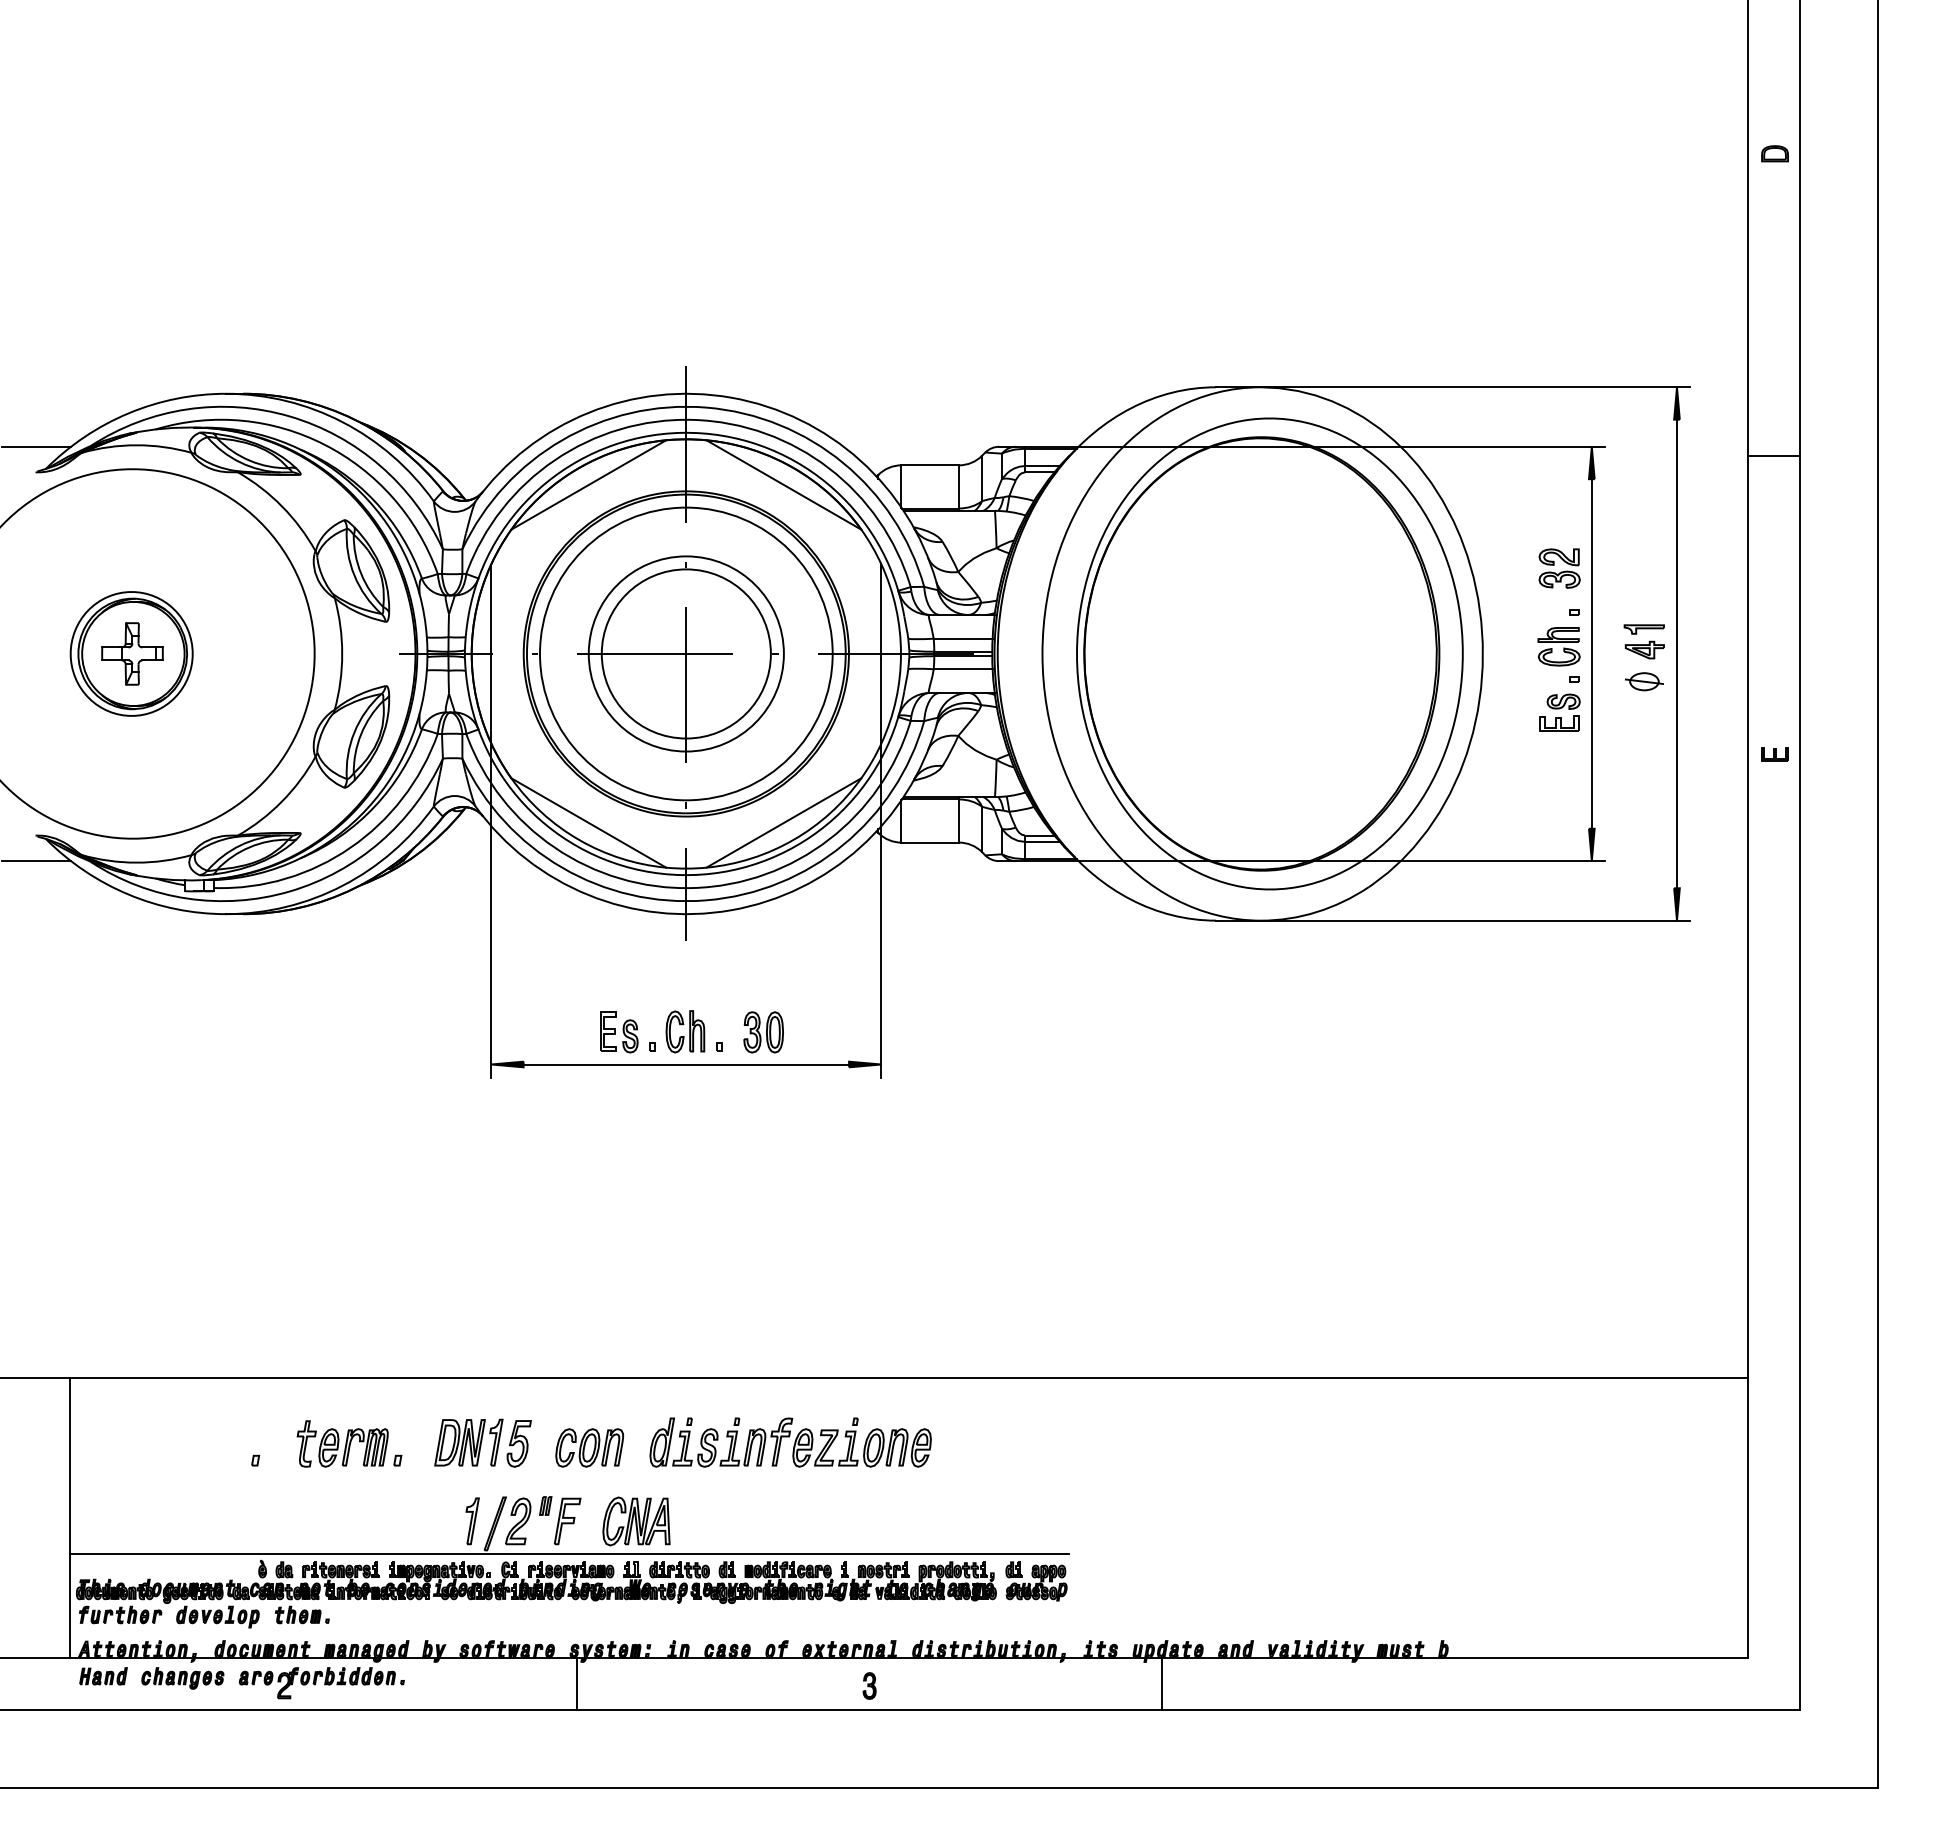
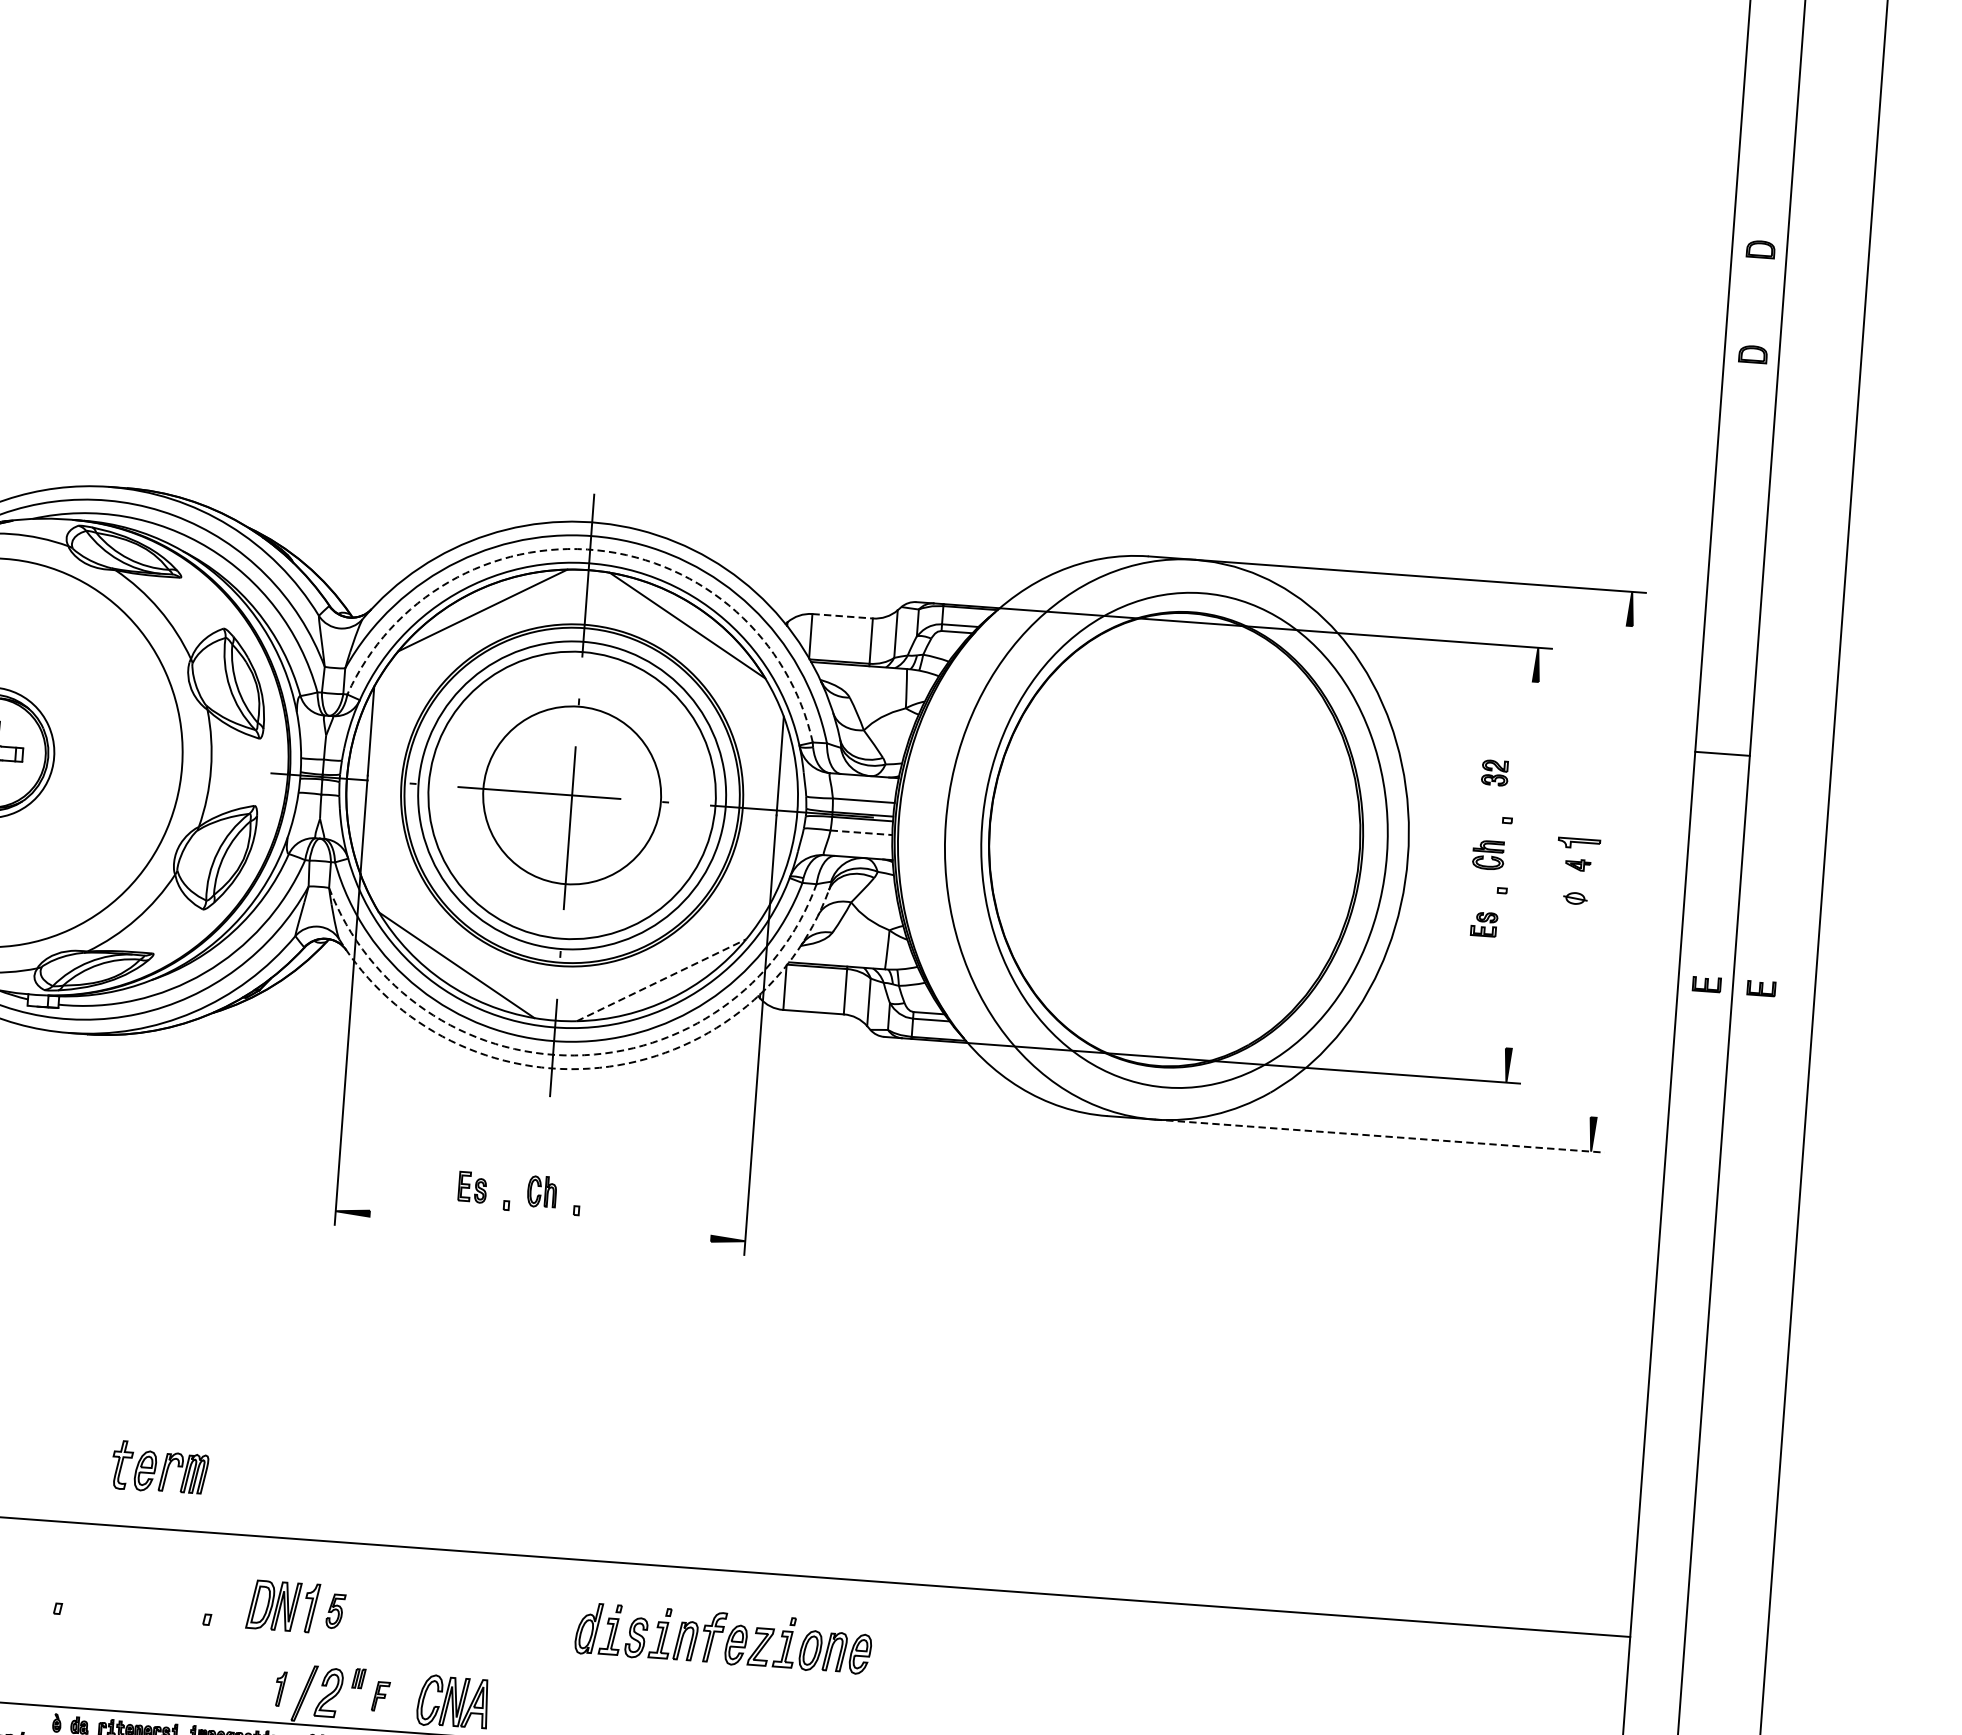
part: (1774, 53) -> (1760, 249), added
arc: (693, 419) -> (597, 549), solid -> dashed
line: (1773, 456) -> (1722, 753), moved
line: (930, 465) -> (842, 616), solid -> dashed
part: (1559, 568) -> (1495, 773), size x0.6
part: (1558, 646) -> (1487, 854), size x0.7
part: (1644, 649) -> (1577, 864), size x0.6
circle: (685, 653) -> (571, 794), size x1.4
line: (1591, 653) -> (1522, 864), removed
line: (1676, 653) -> (1611, 871), removed
line: (963, 669) -> (861, 833), solid -> dashed
part: (1644, 681) -> (1575, 898), size x0.6
part: (1559, 712) -> (1483, 924), size x0.6
part: (1826, 754) -> (1760, 988), added
line: (784, 822) -> (662, 979), solid -> dashed
arc: (706, 900) -> (574, 1055), solid -> dashed
arc: (731, 910) -> (599, 1068), solid -> dashed
line: (1475, 920) -> (1379, 1135), solid -> dashed
part: (685, 1031) -> (542, 1191), size x0.7
part: (619, 1032) -> (472, 1187), size x0.7
part: (763, 1032) -> (623, 1198), removed
line: (686, 1064) -> (540, 1226), removed
part: (790, 1442) -> (723, 1638), moved
part: (342, 1443) -> (160, 1467), moved
part: (518, 1443) -> (335, 1611), size x0.7
part: (589, 1447) -> (409, 1620), removed
part: (472, 1521) -> (280, 1689), size x0.7
part: (567, 1521) -> (380, 1696), size x0.6

